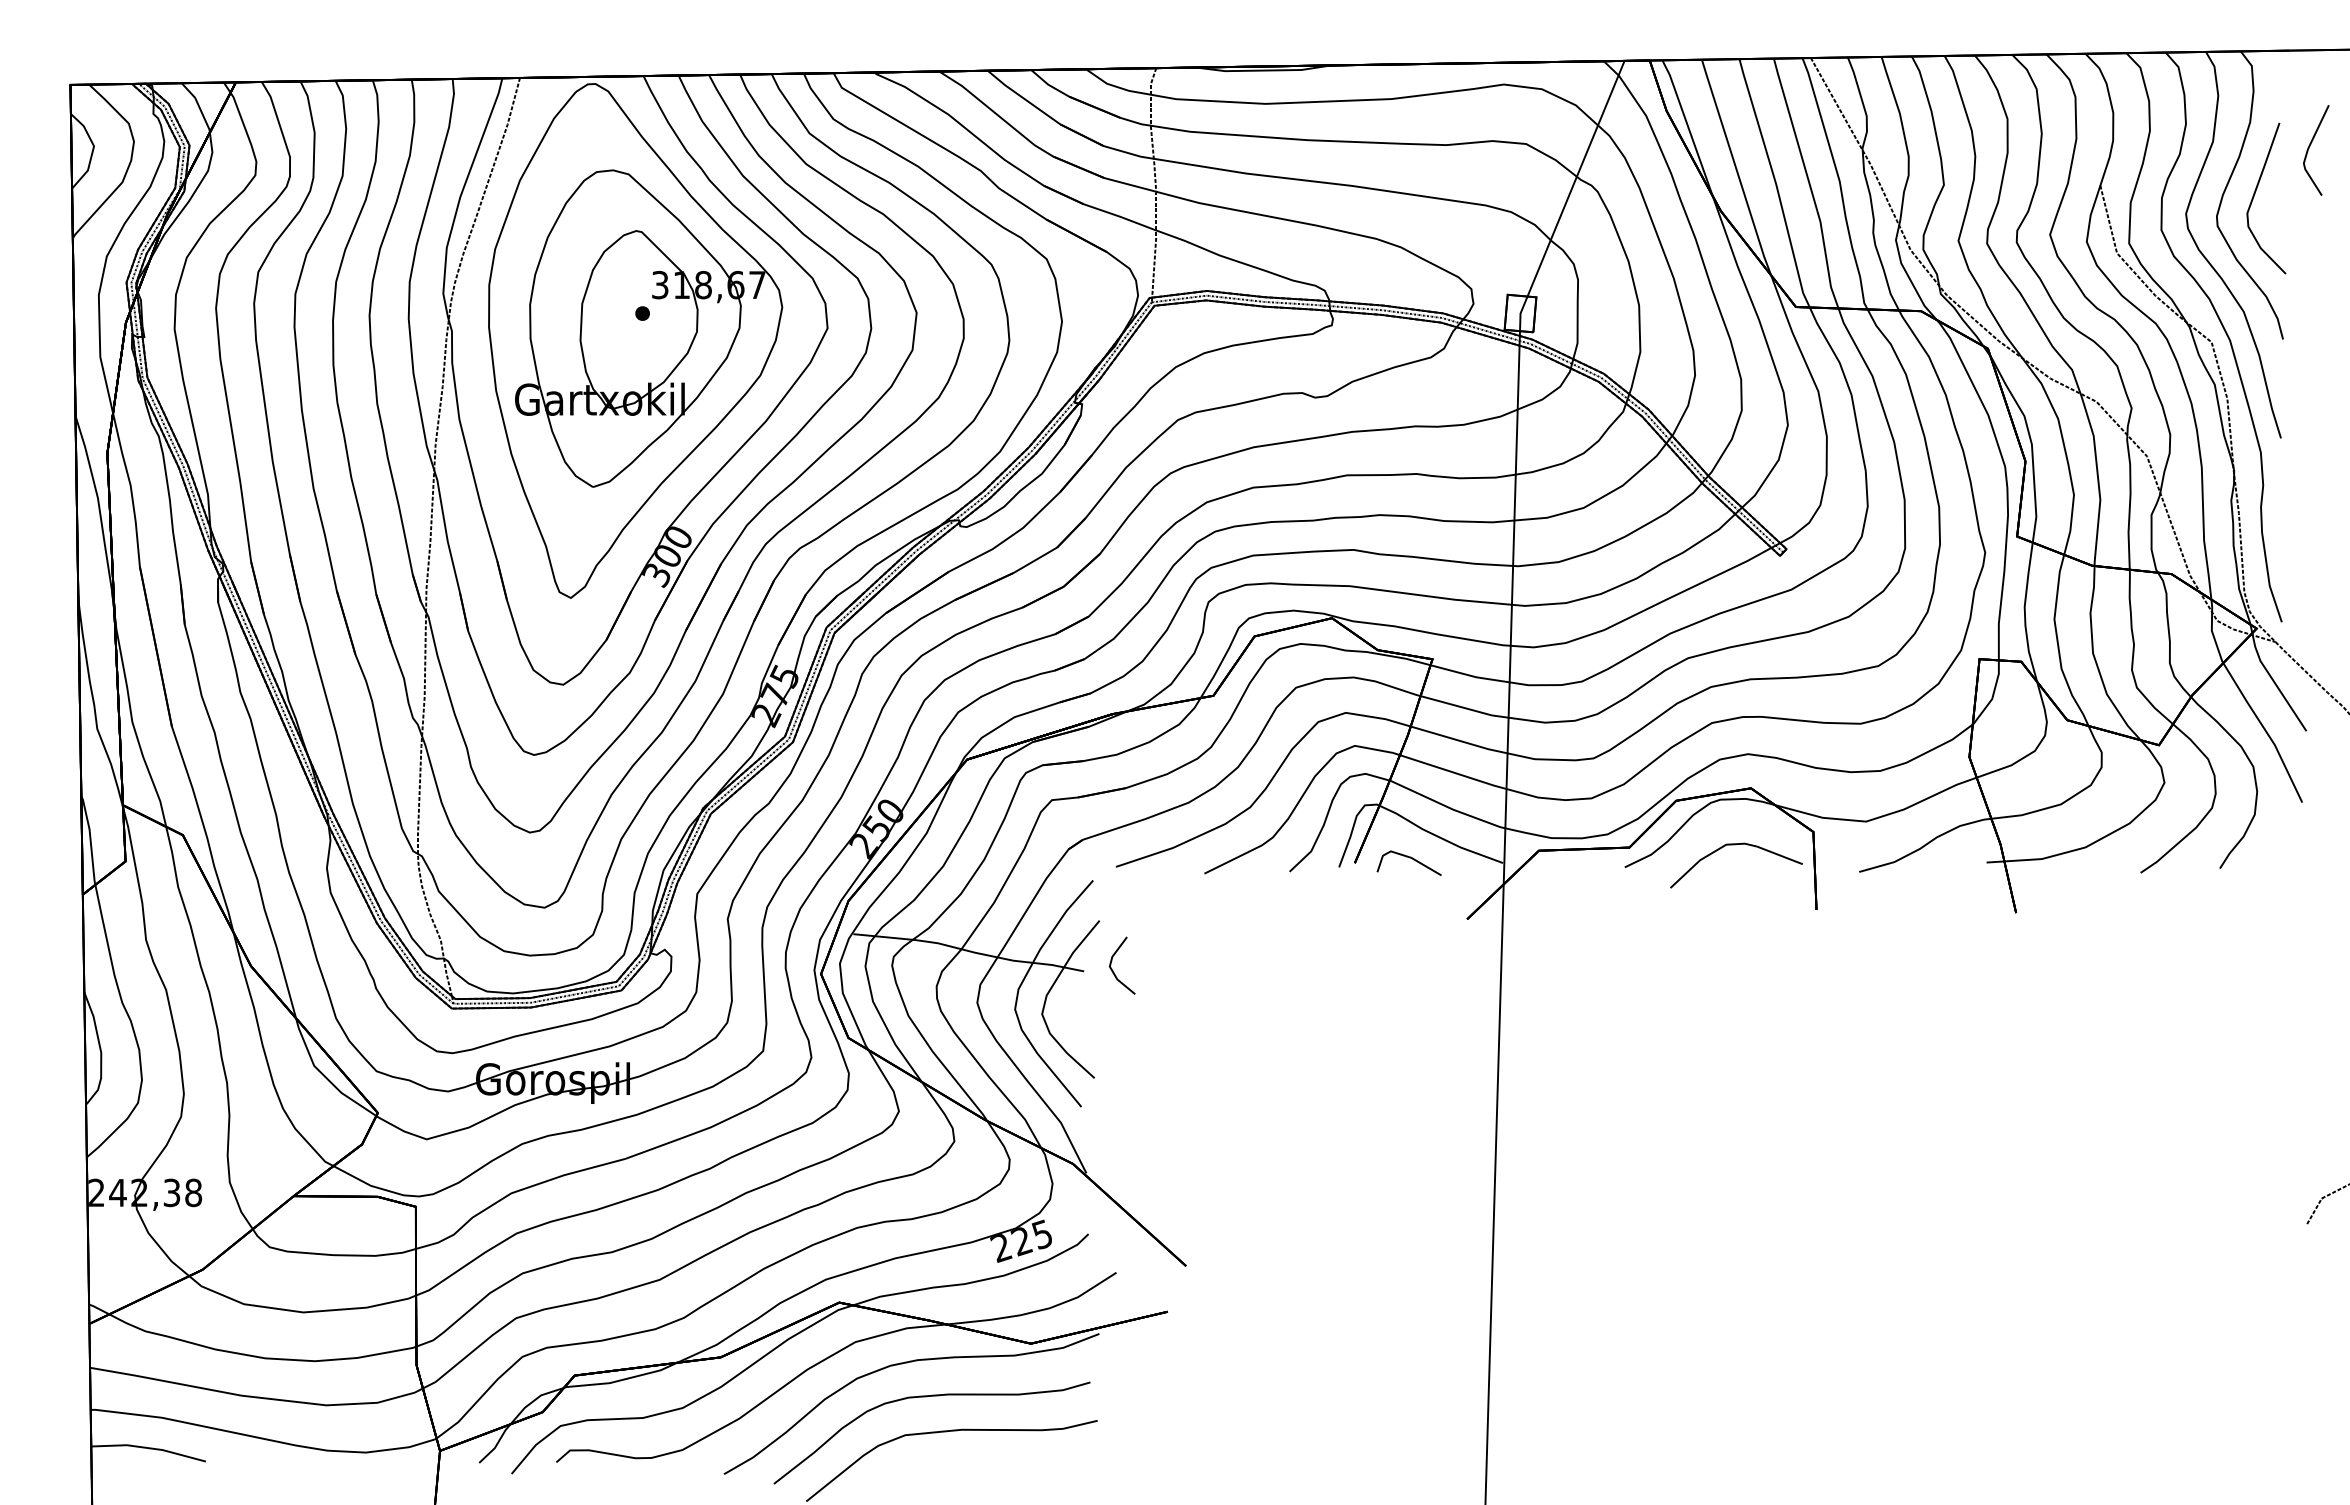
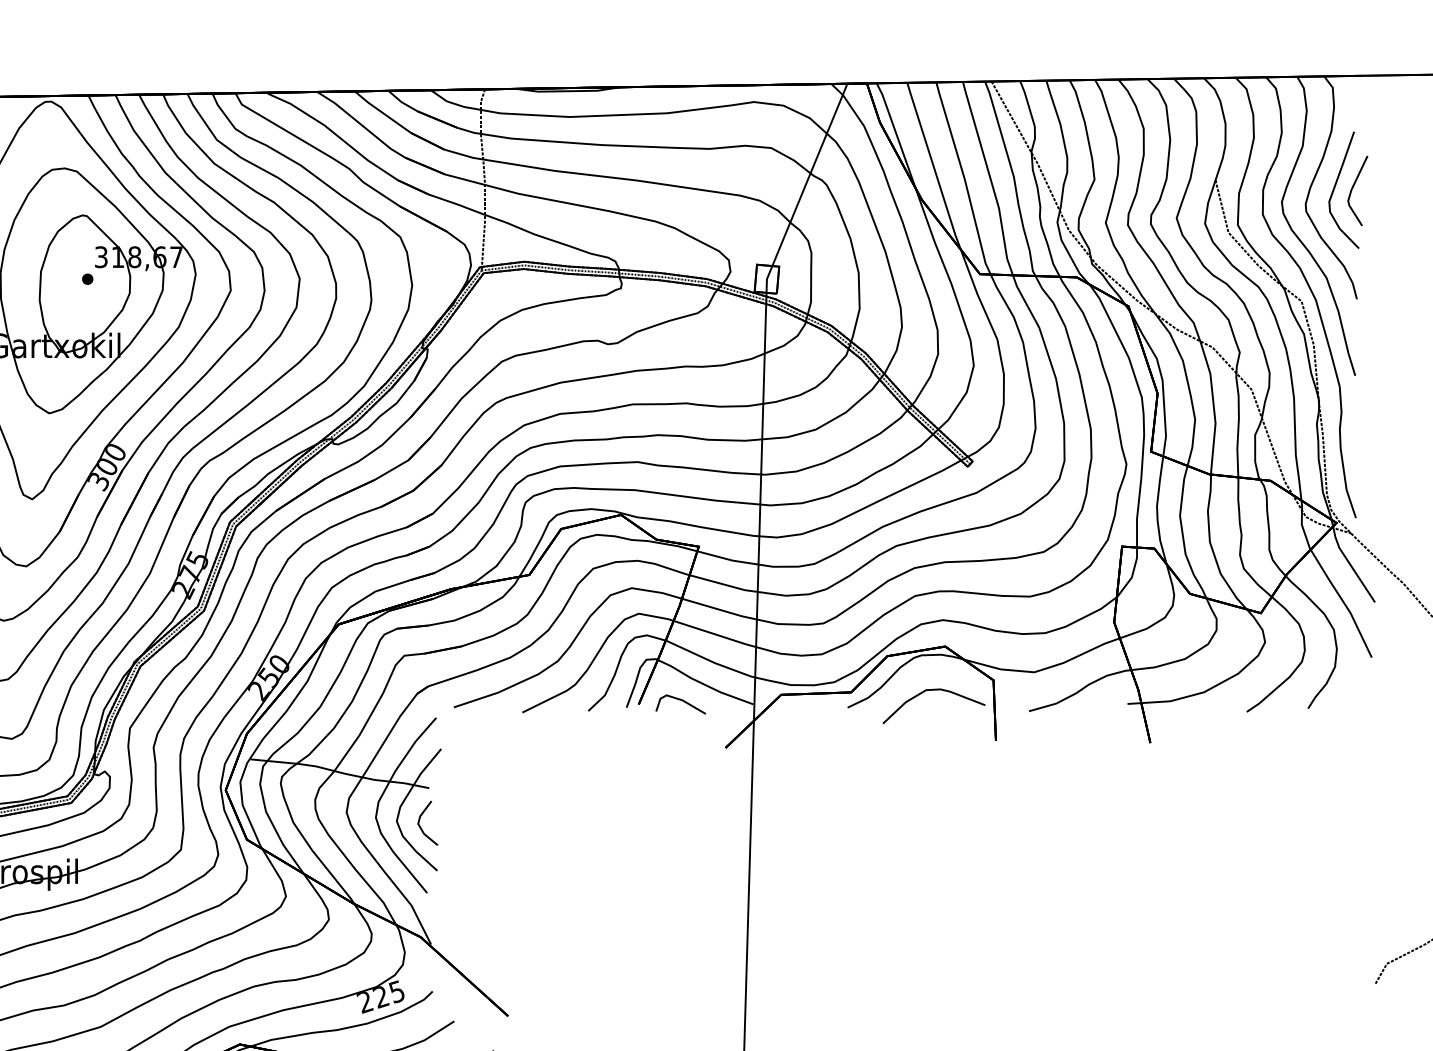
part: (2310, 146) -> (1353, 187), moved
line: (1113, 970) -> (421, 826), moved

